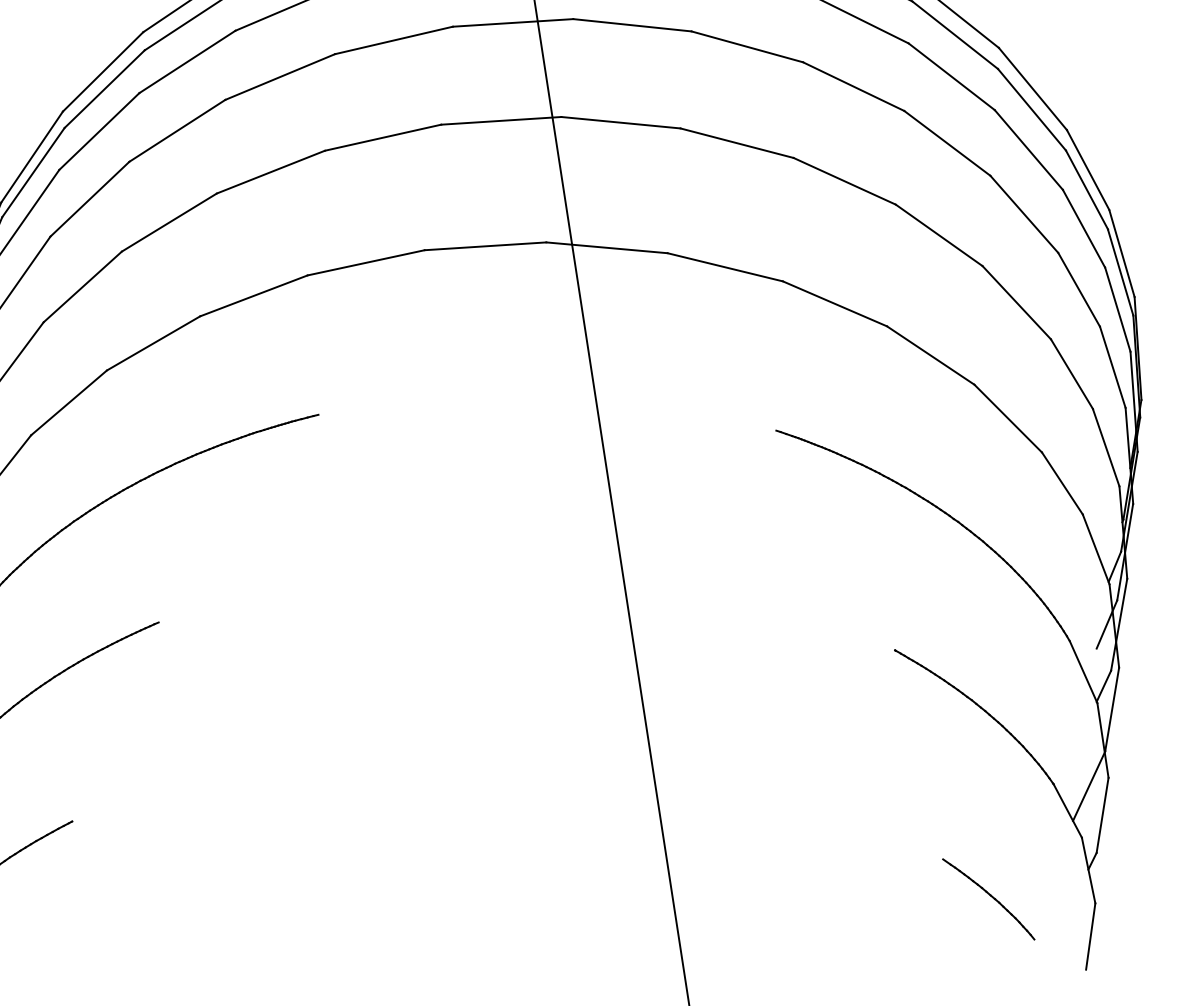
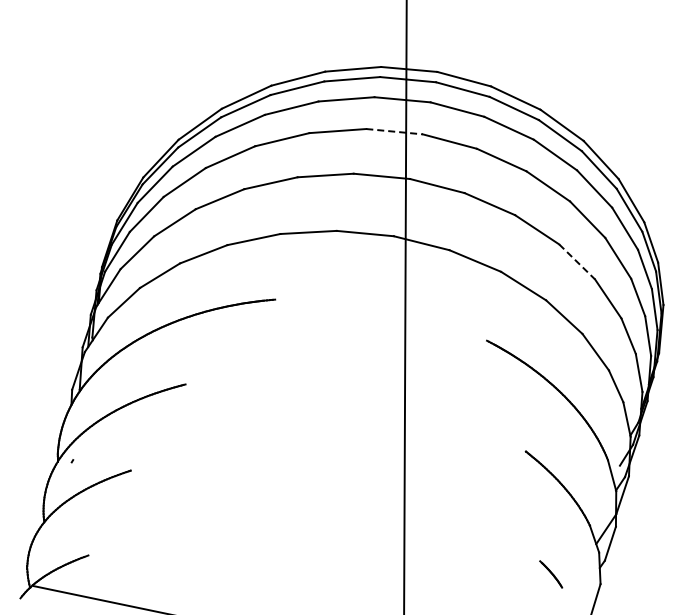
line: (514, 22) -> (395, 131), solid -> dashed
line: (940, 236) -> (577, 262), solid -> dashed
part: (987, 899) -> (550, 574), size x0.6

